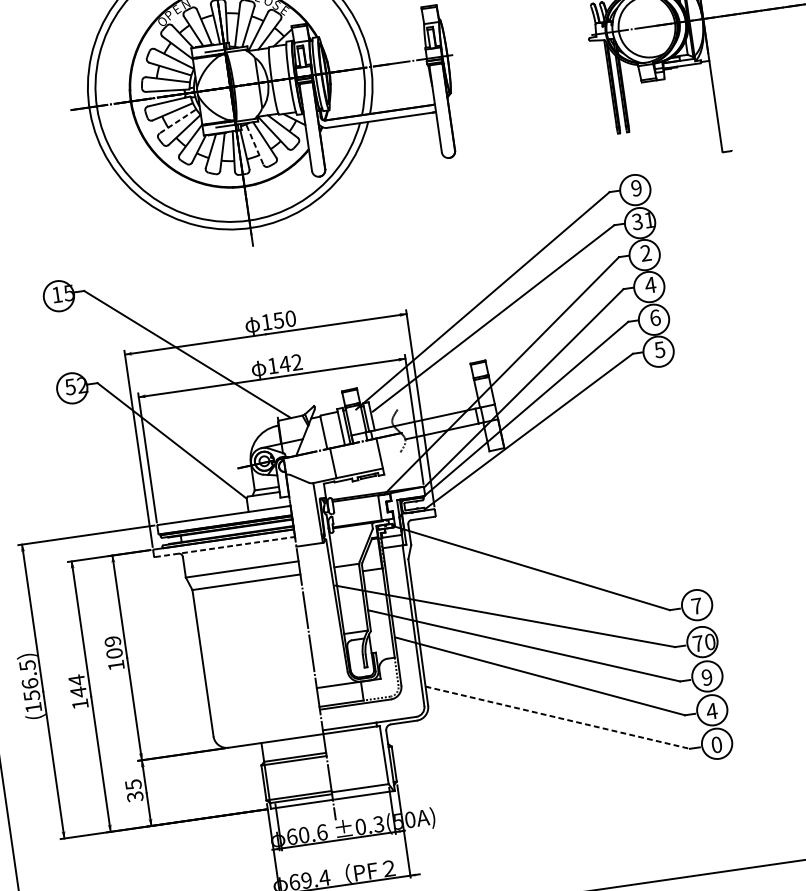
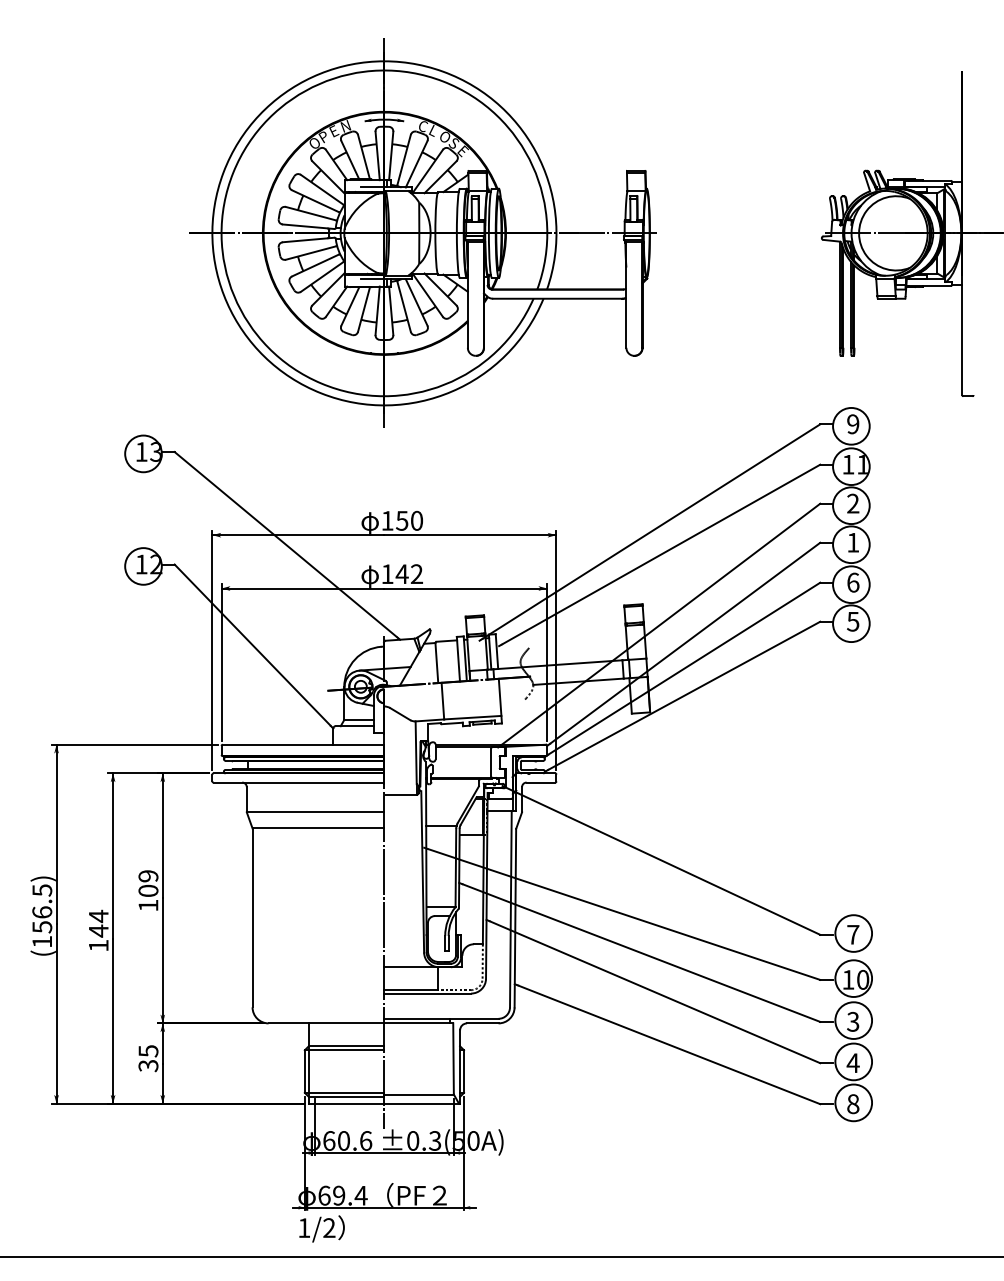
line: (177, 121) -> (315, 265), dashed -> solid
line: (255, 144) -> (404, 306), dashed -> solid
text: (637, 221) -> (848, 464), 31 -> 11
text: (649, 285) -> (852, 542), 4 -> 1
text: (68, 292) -> (155, 451), 15 -> 13
text: (70, 387) -> (141, 564), 52 -> 12
line: (225, 546) -> (299, 782), dashed -> solid
text: (698, 643) -> (848, 979), 70 -> 10
text: (707, 677) -> (853, 1021), 9 -> 3
line: (558, 717) -> (668, 1044), dashed -> solid
text: (716, 744) -> (853, 1103), 0 -> 8

